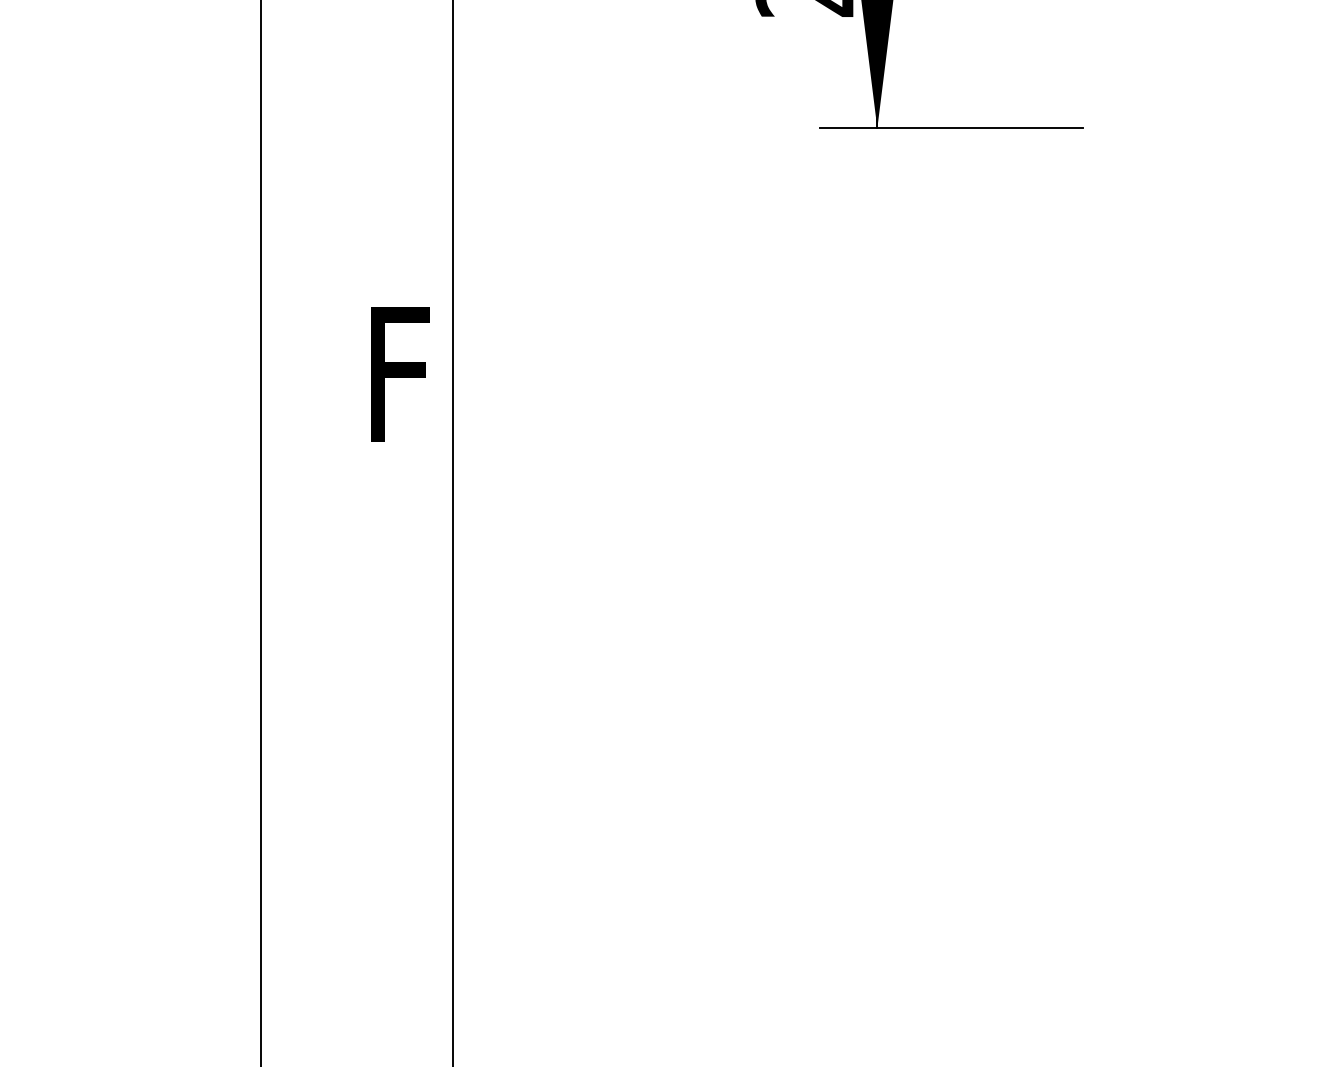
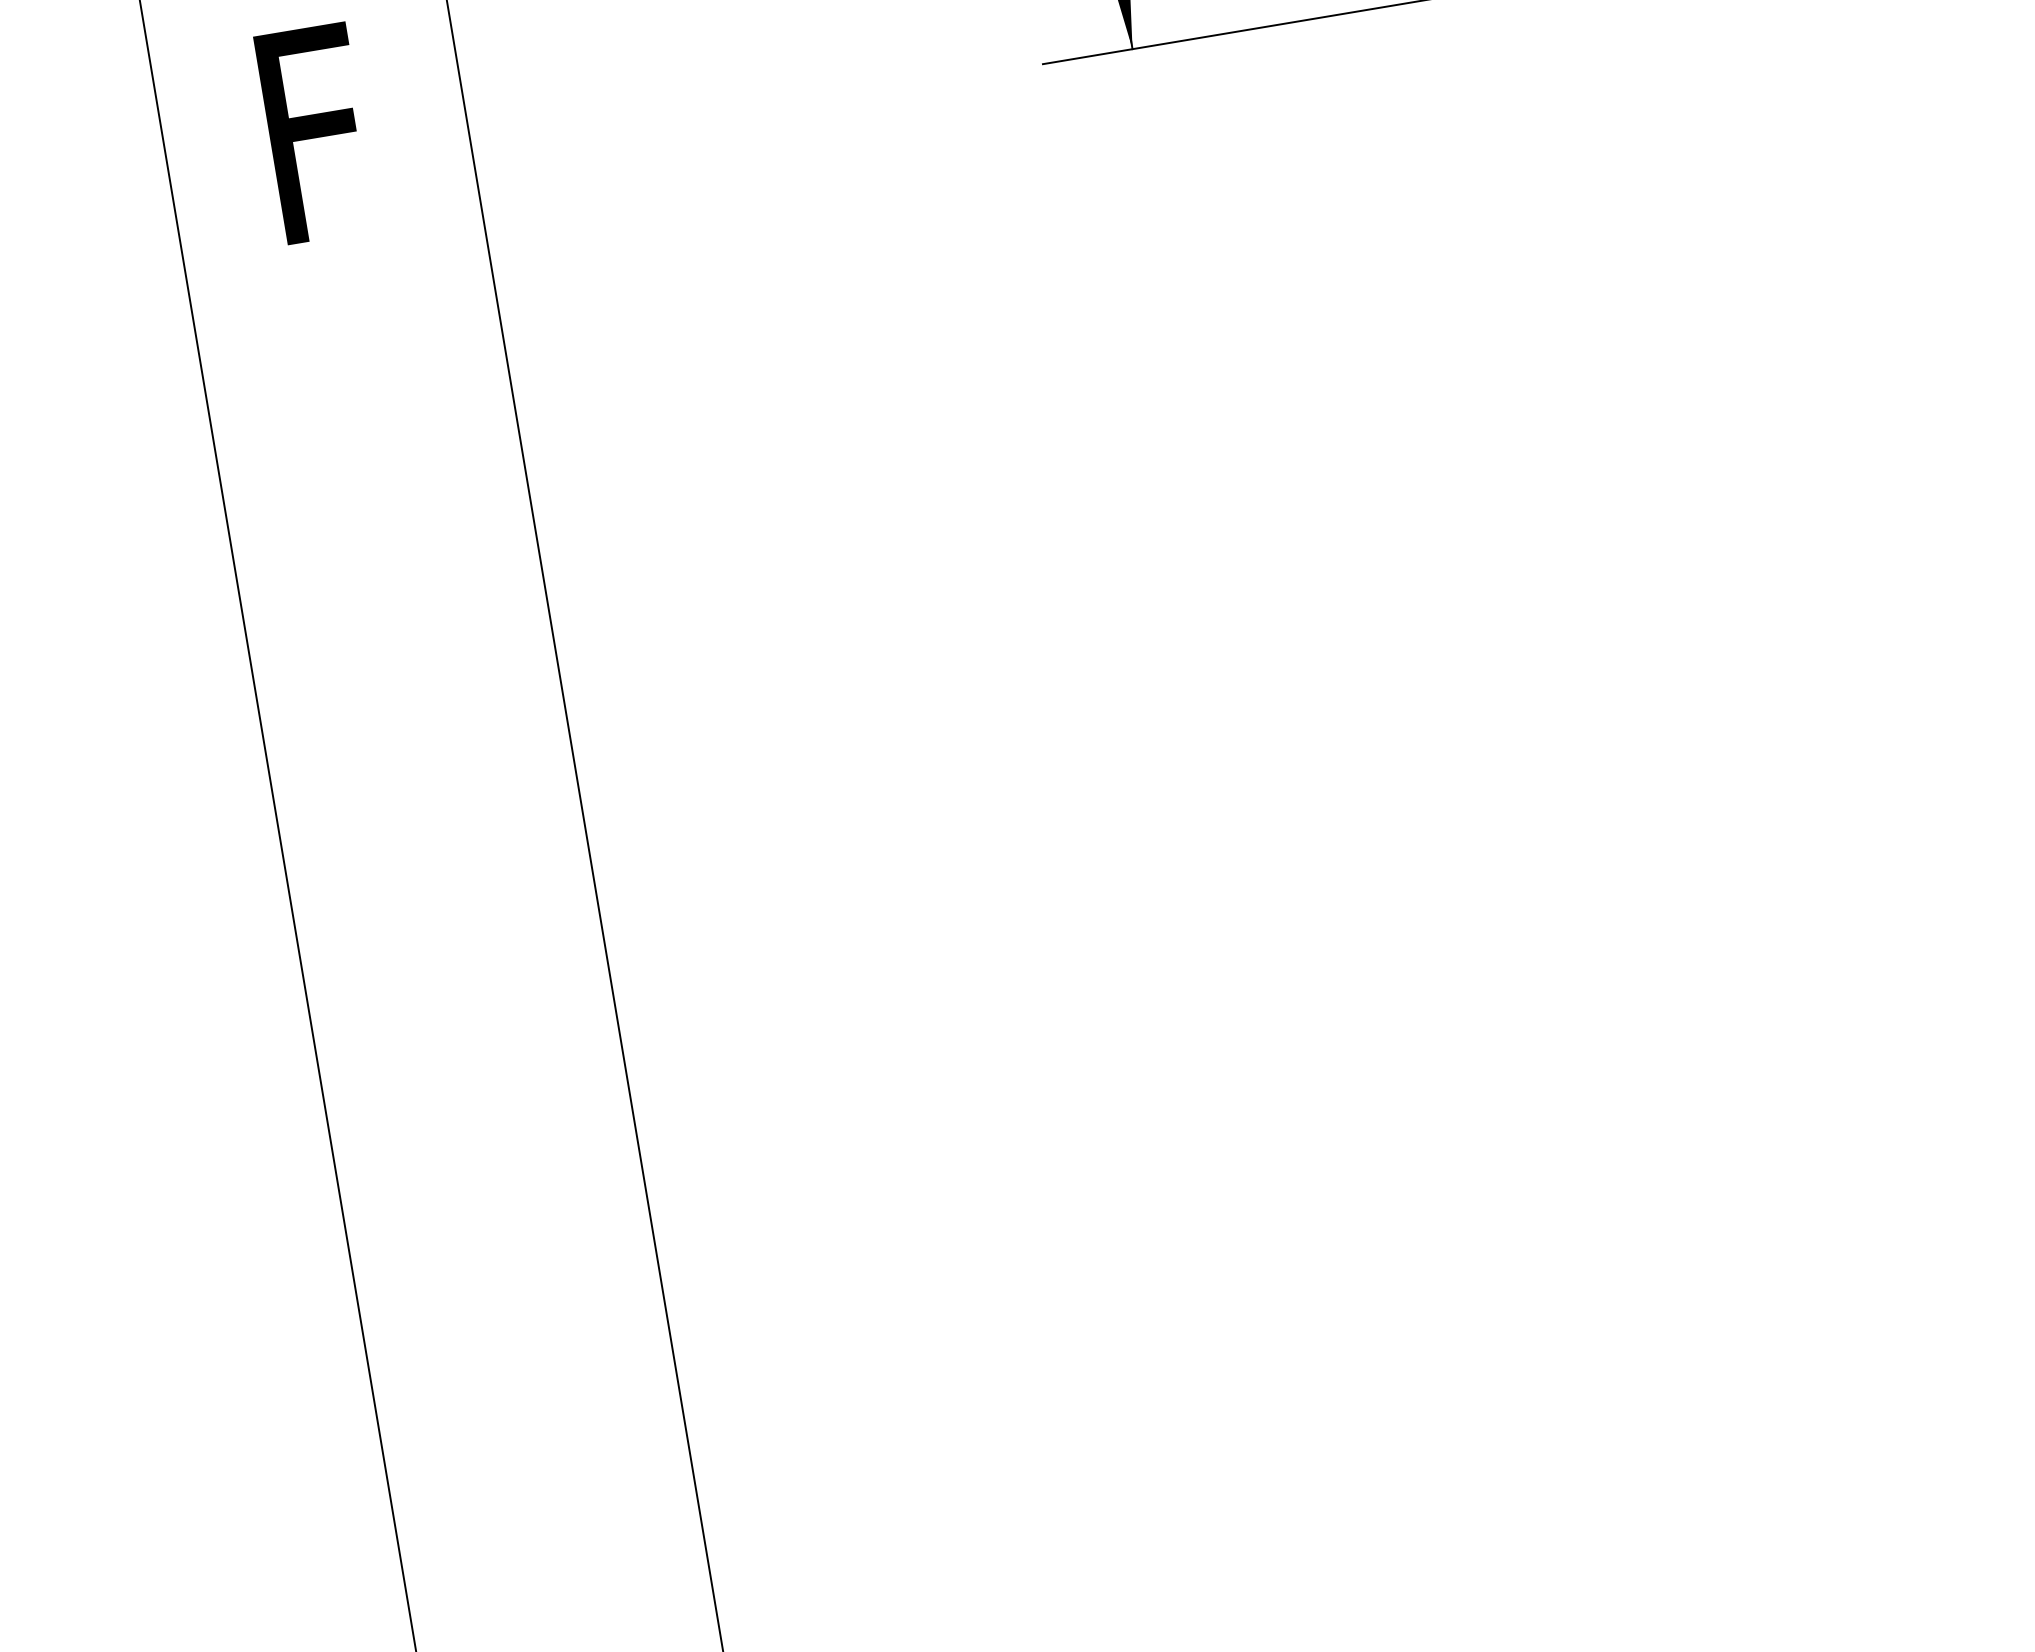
text: (400, 374) -> (316, 133), moved

